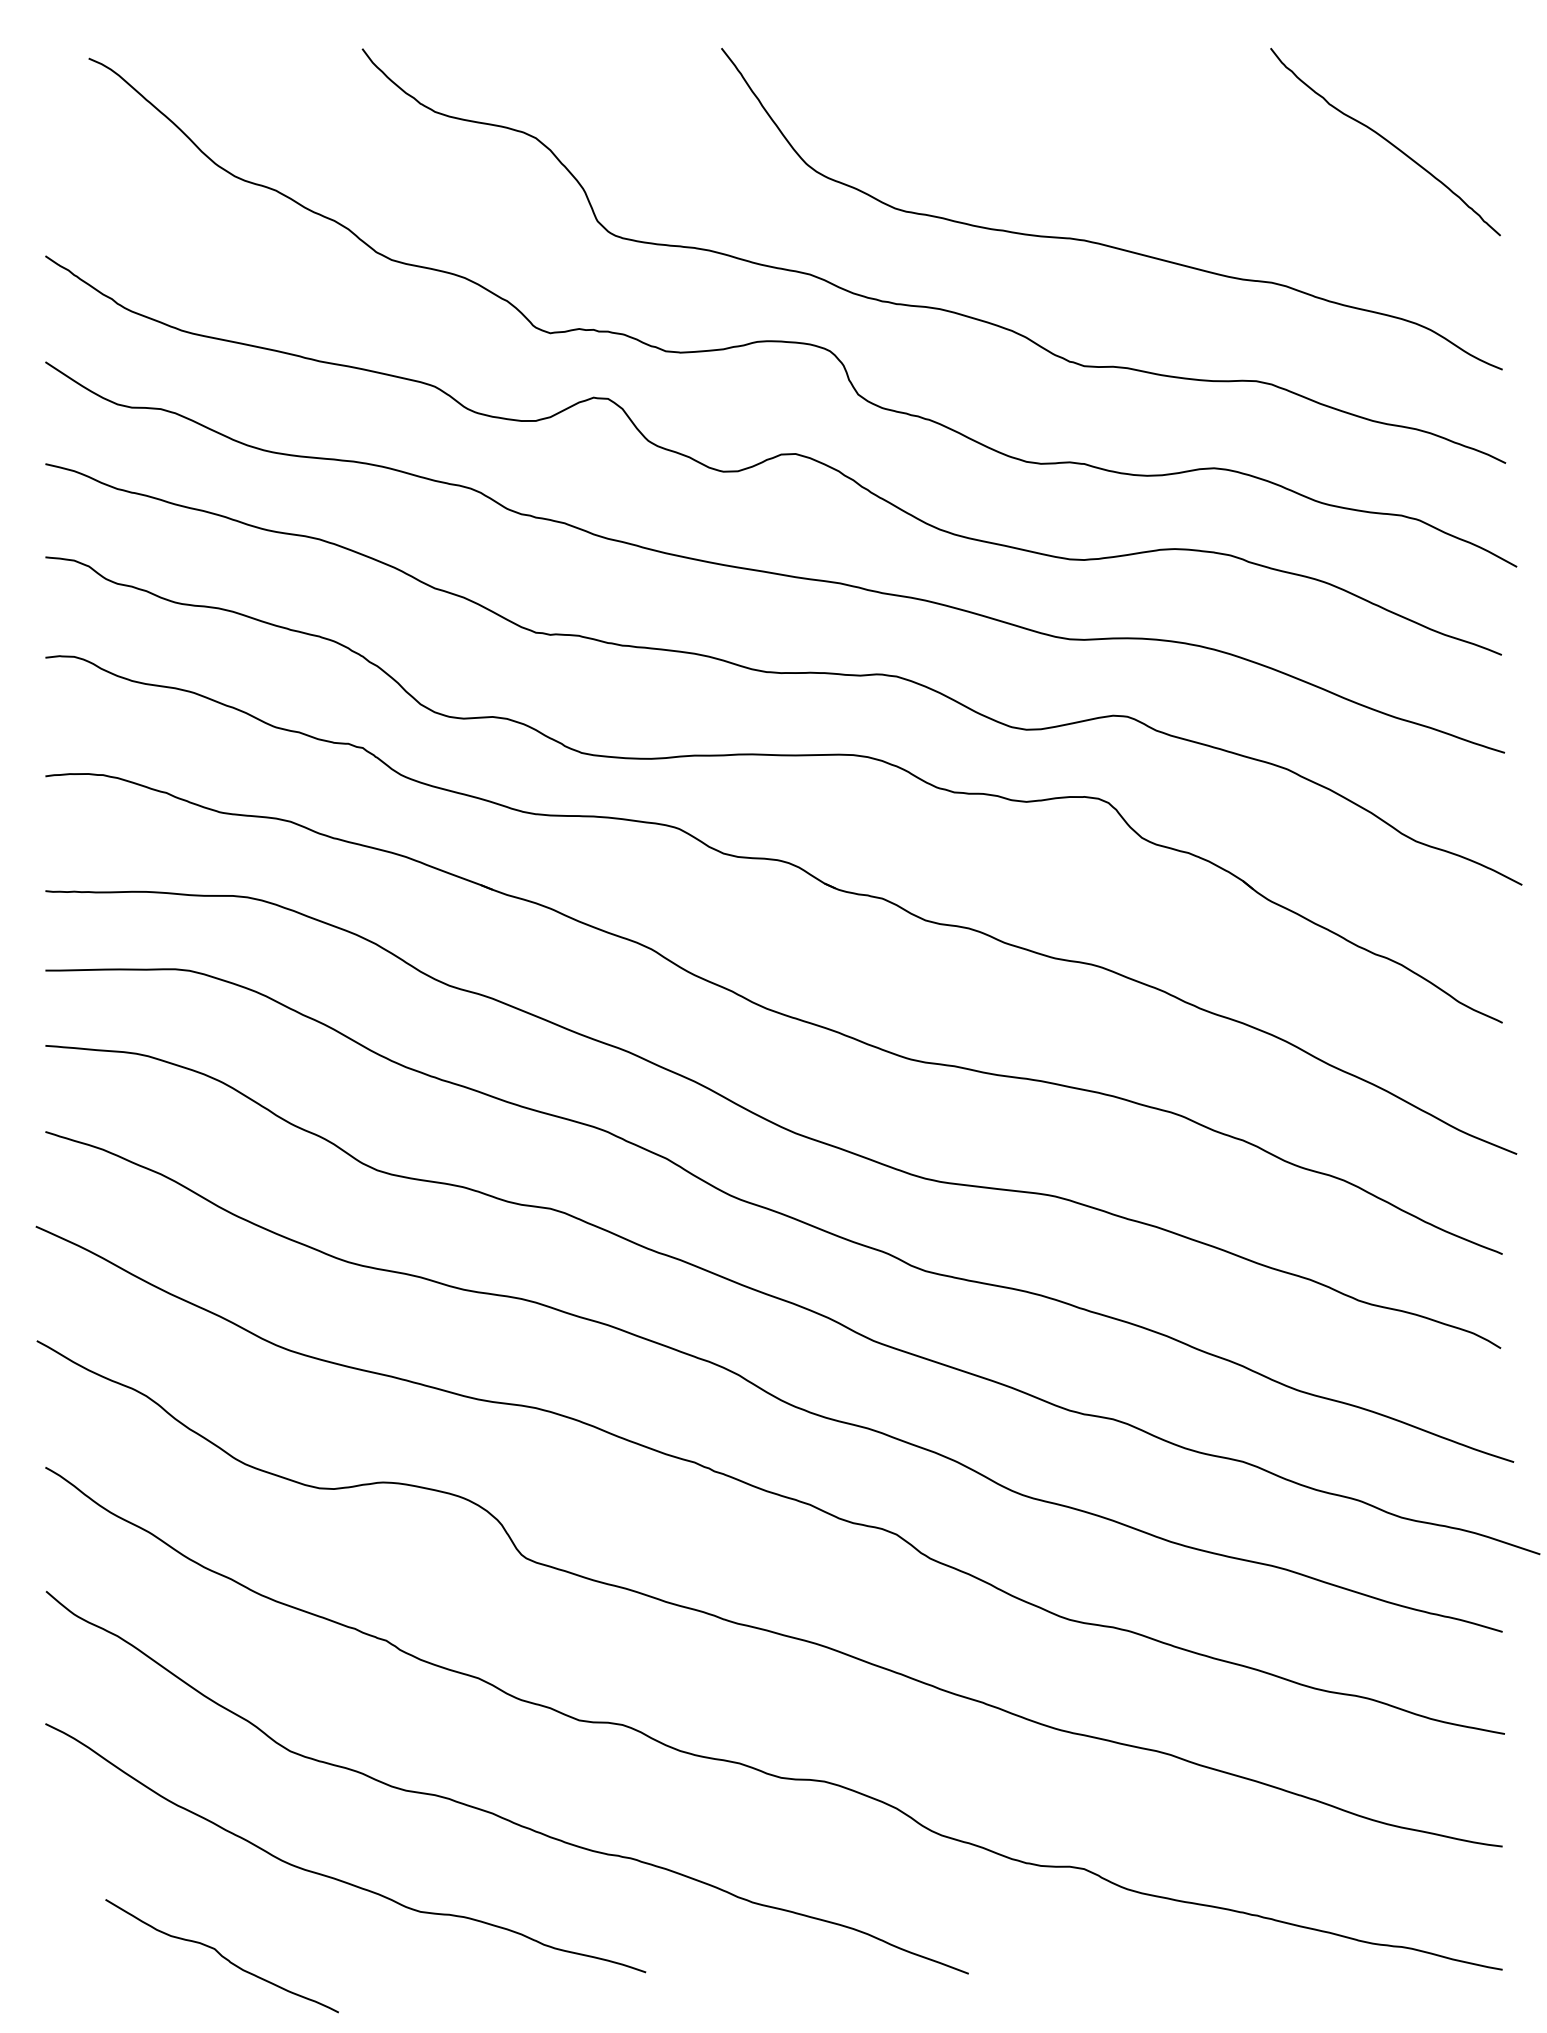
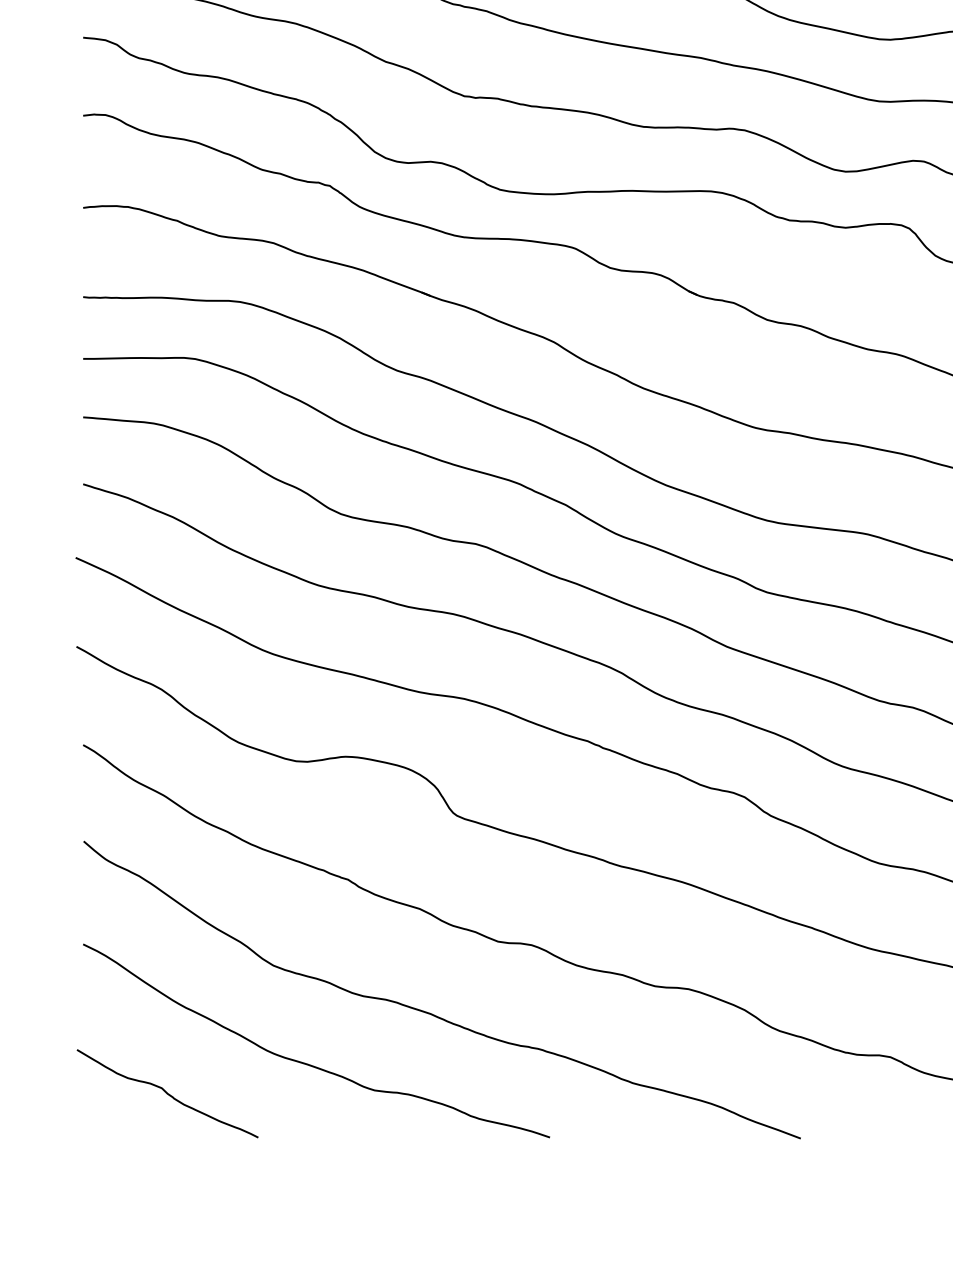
curve: (221, 1956) -> (167, 1094), moved

